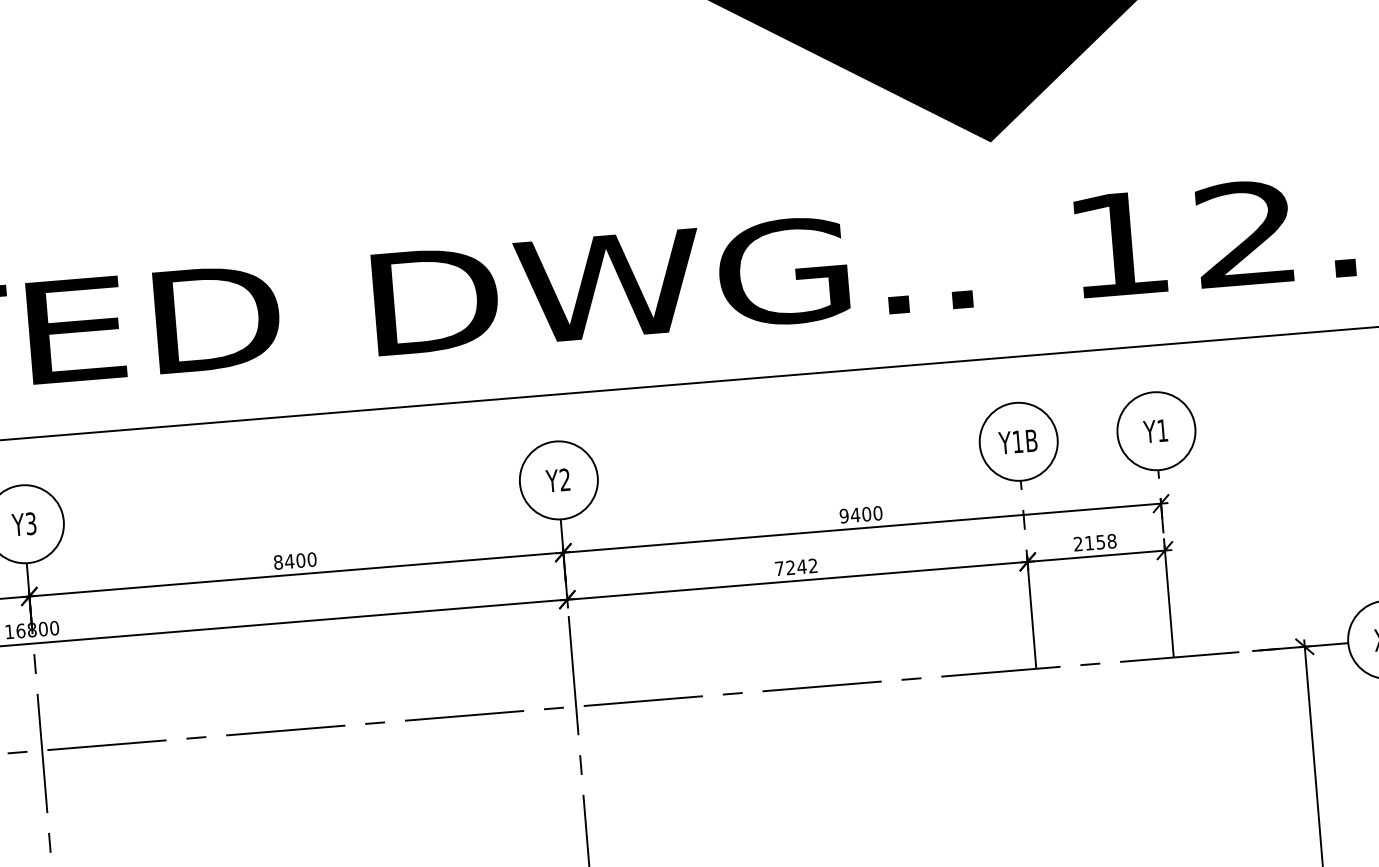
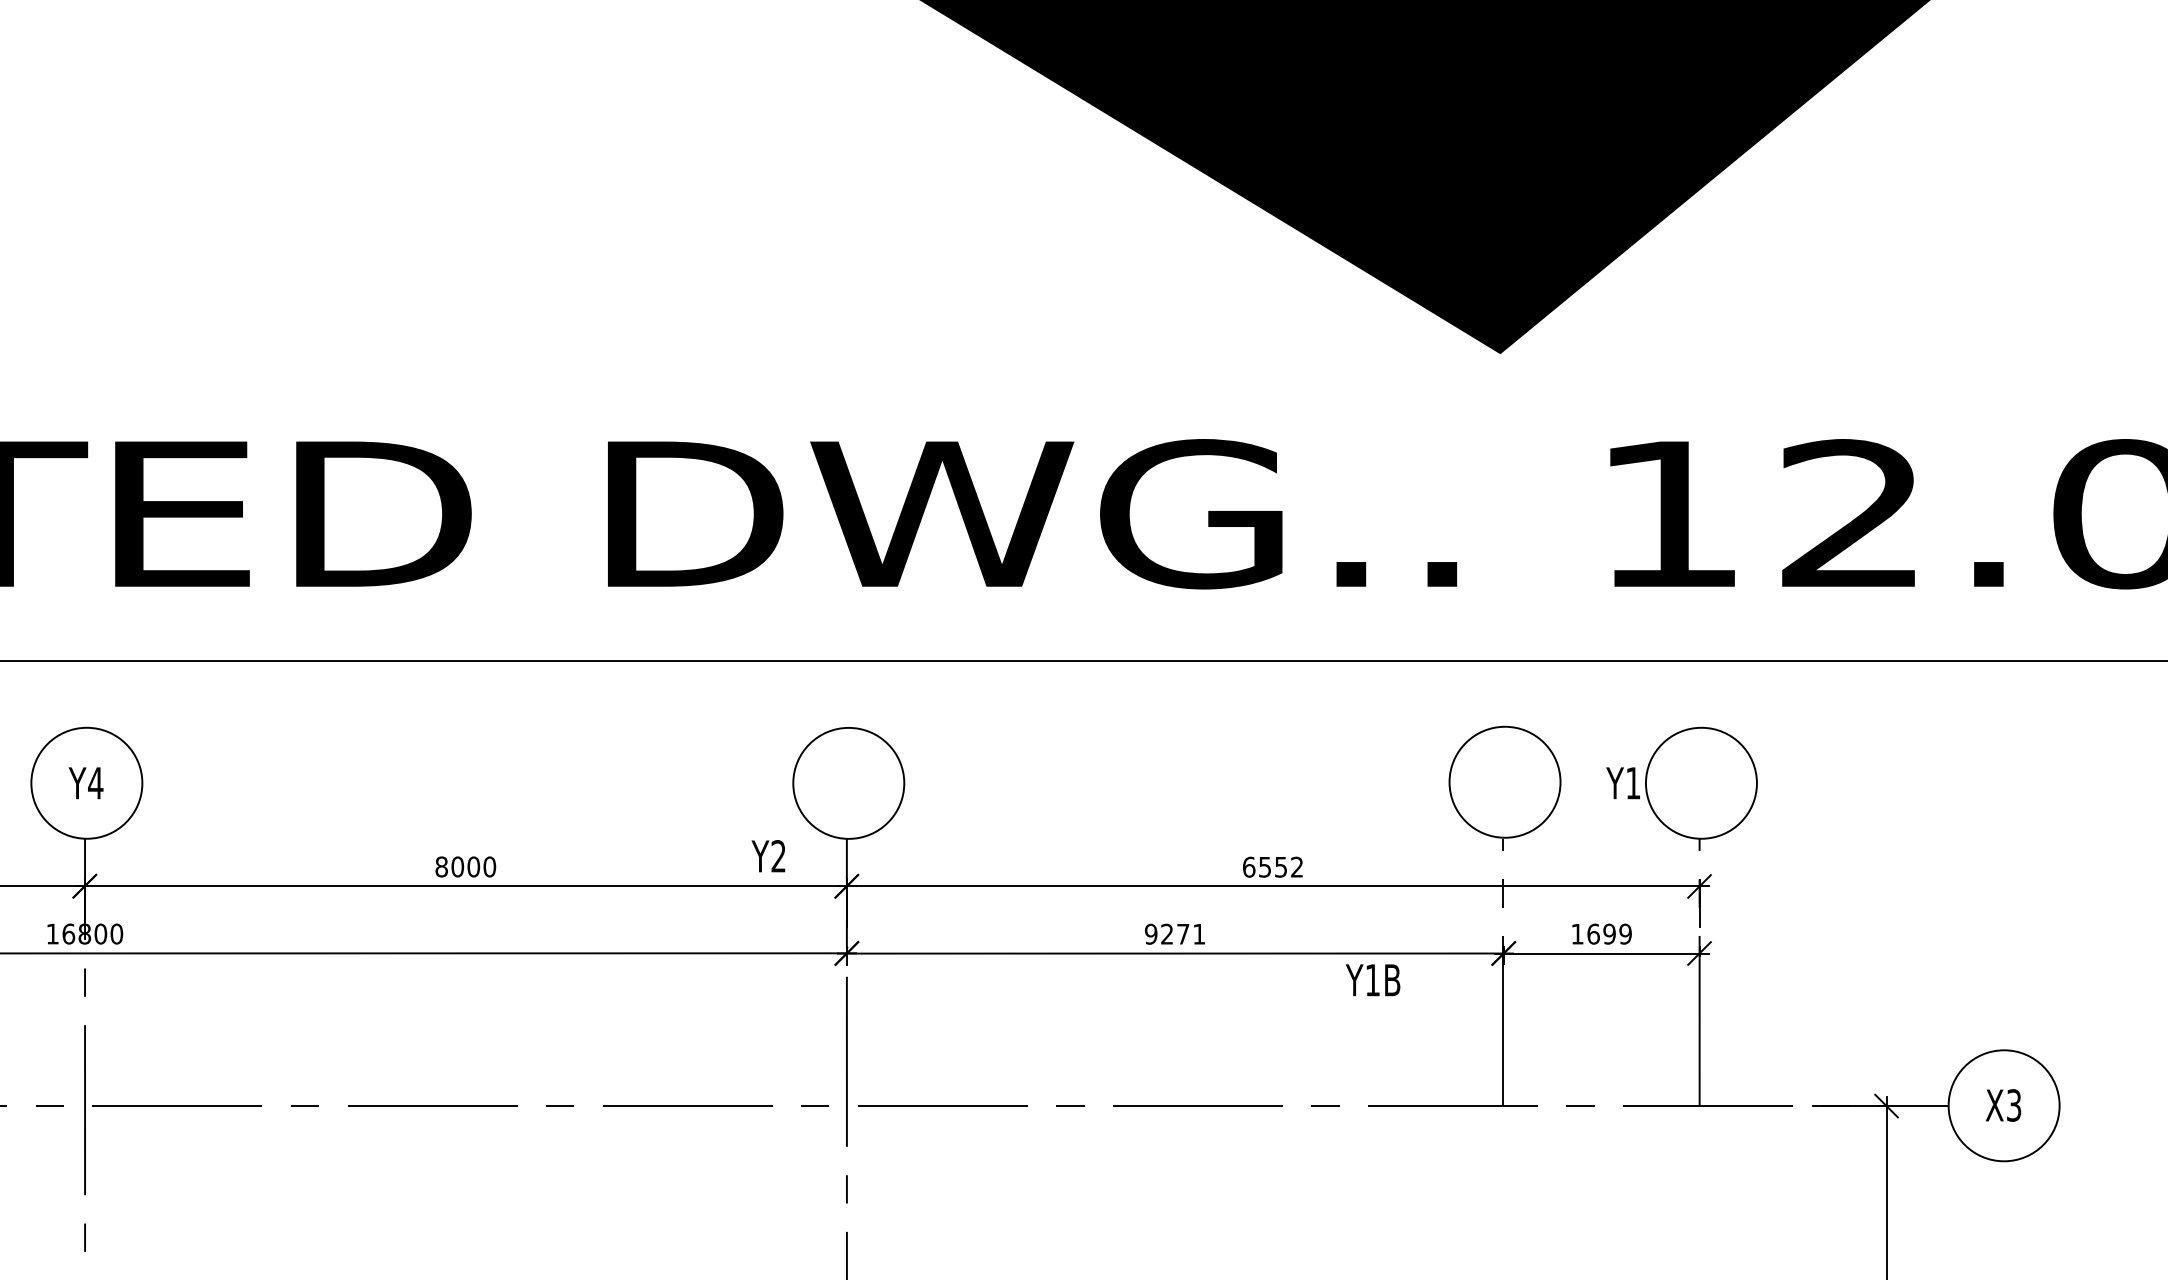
text: (1155, 431) -> (1622, 783), moved
text: (1017, 442) -> (1372, 980), moved
text: (557, 480) -> (768, 856), moved
text: (860, 514) -> (1272, 866), 9400 -> 6552
text: (30, 523) -> (95, 782), Y3 -> Y4
text: (1095, 542) -> (1601, 933), 2158 -> 1699
text: (289, 561) -> (457, 866), 8400 -> 8000
text: (795, 566) -> (1174, 933), 7242 -> 9271

